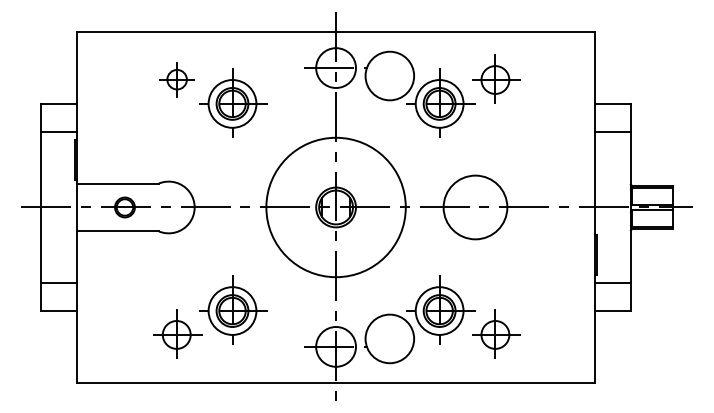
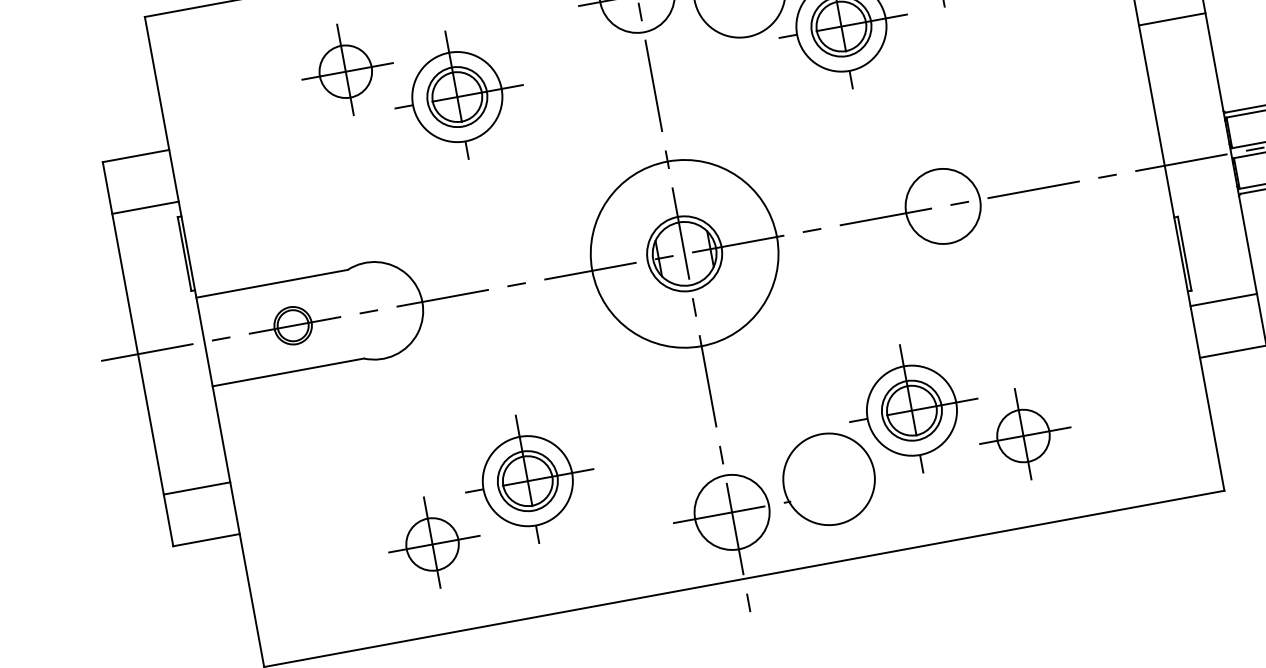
part: (177, 78) -> (346, 68), size x1.43
circle: (335, 207) -> (683, 254), size x0.71
circle: (475, 207) -> (943, 206), size x0.62

